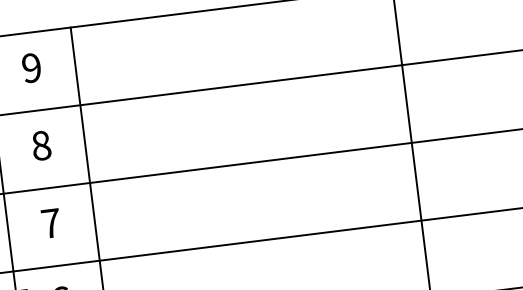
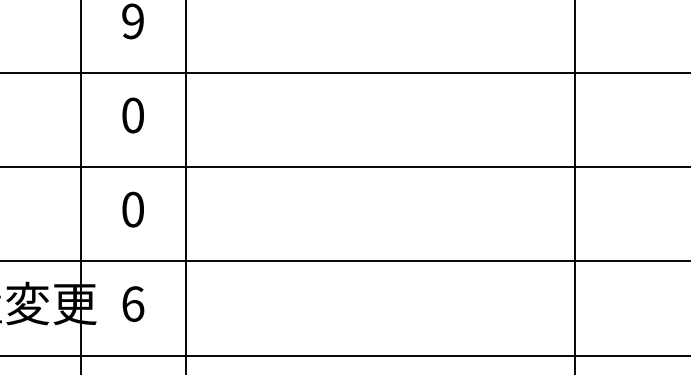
text: (41, 145) -> (133, 115), 8 -> 0
text: (51, 223) -> (133, 209), 7 -> 0

